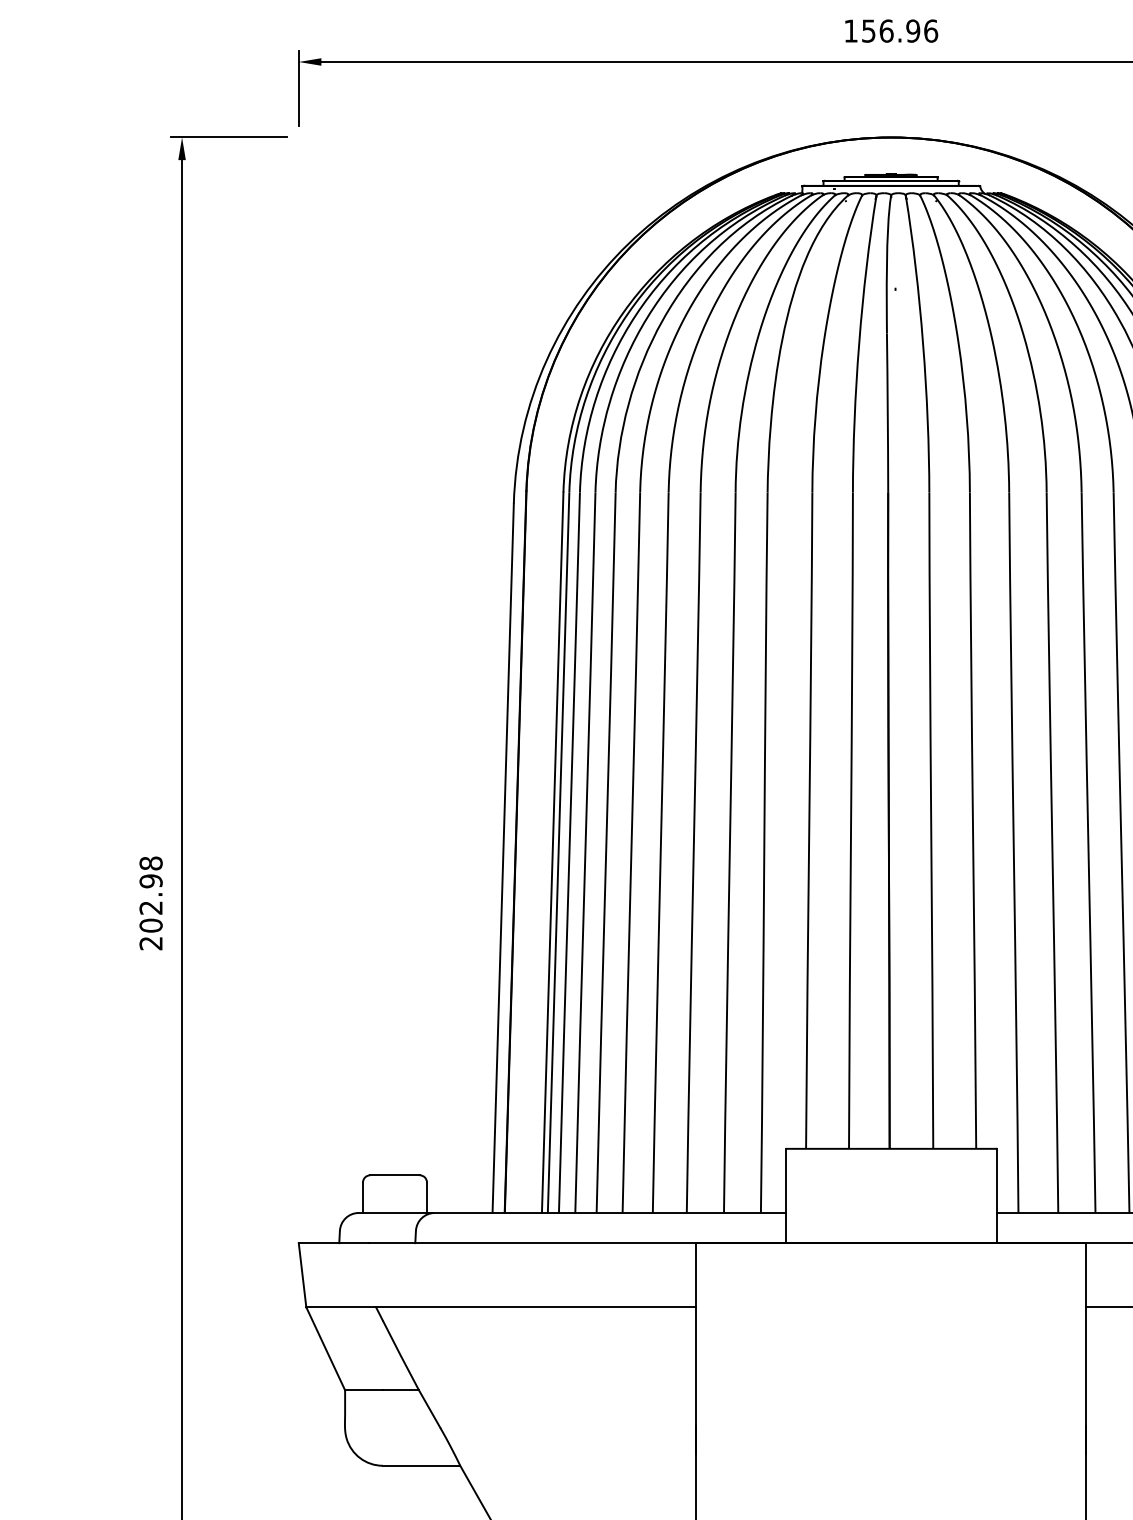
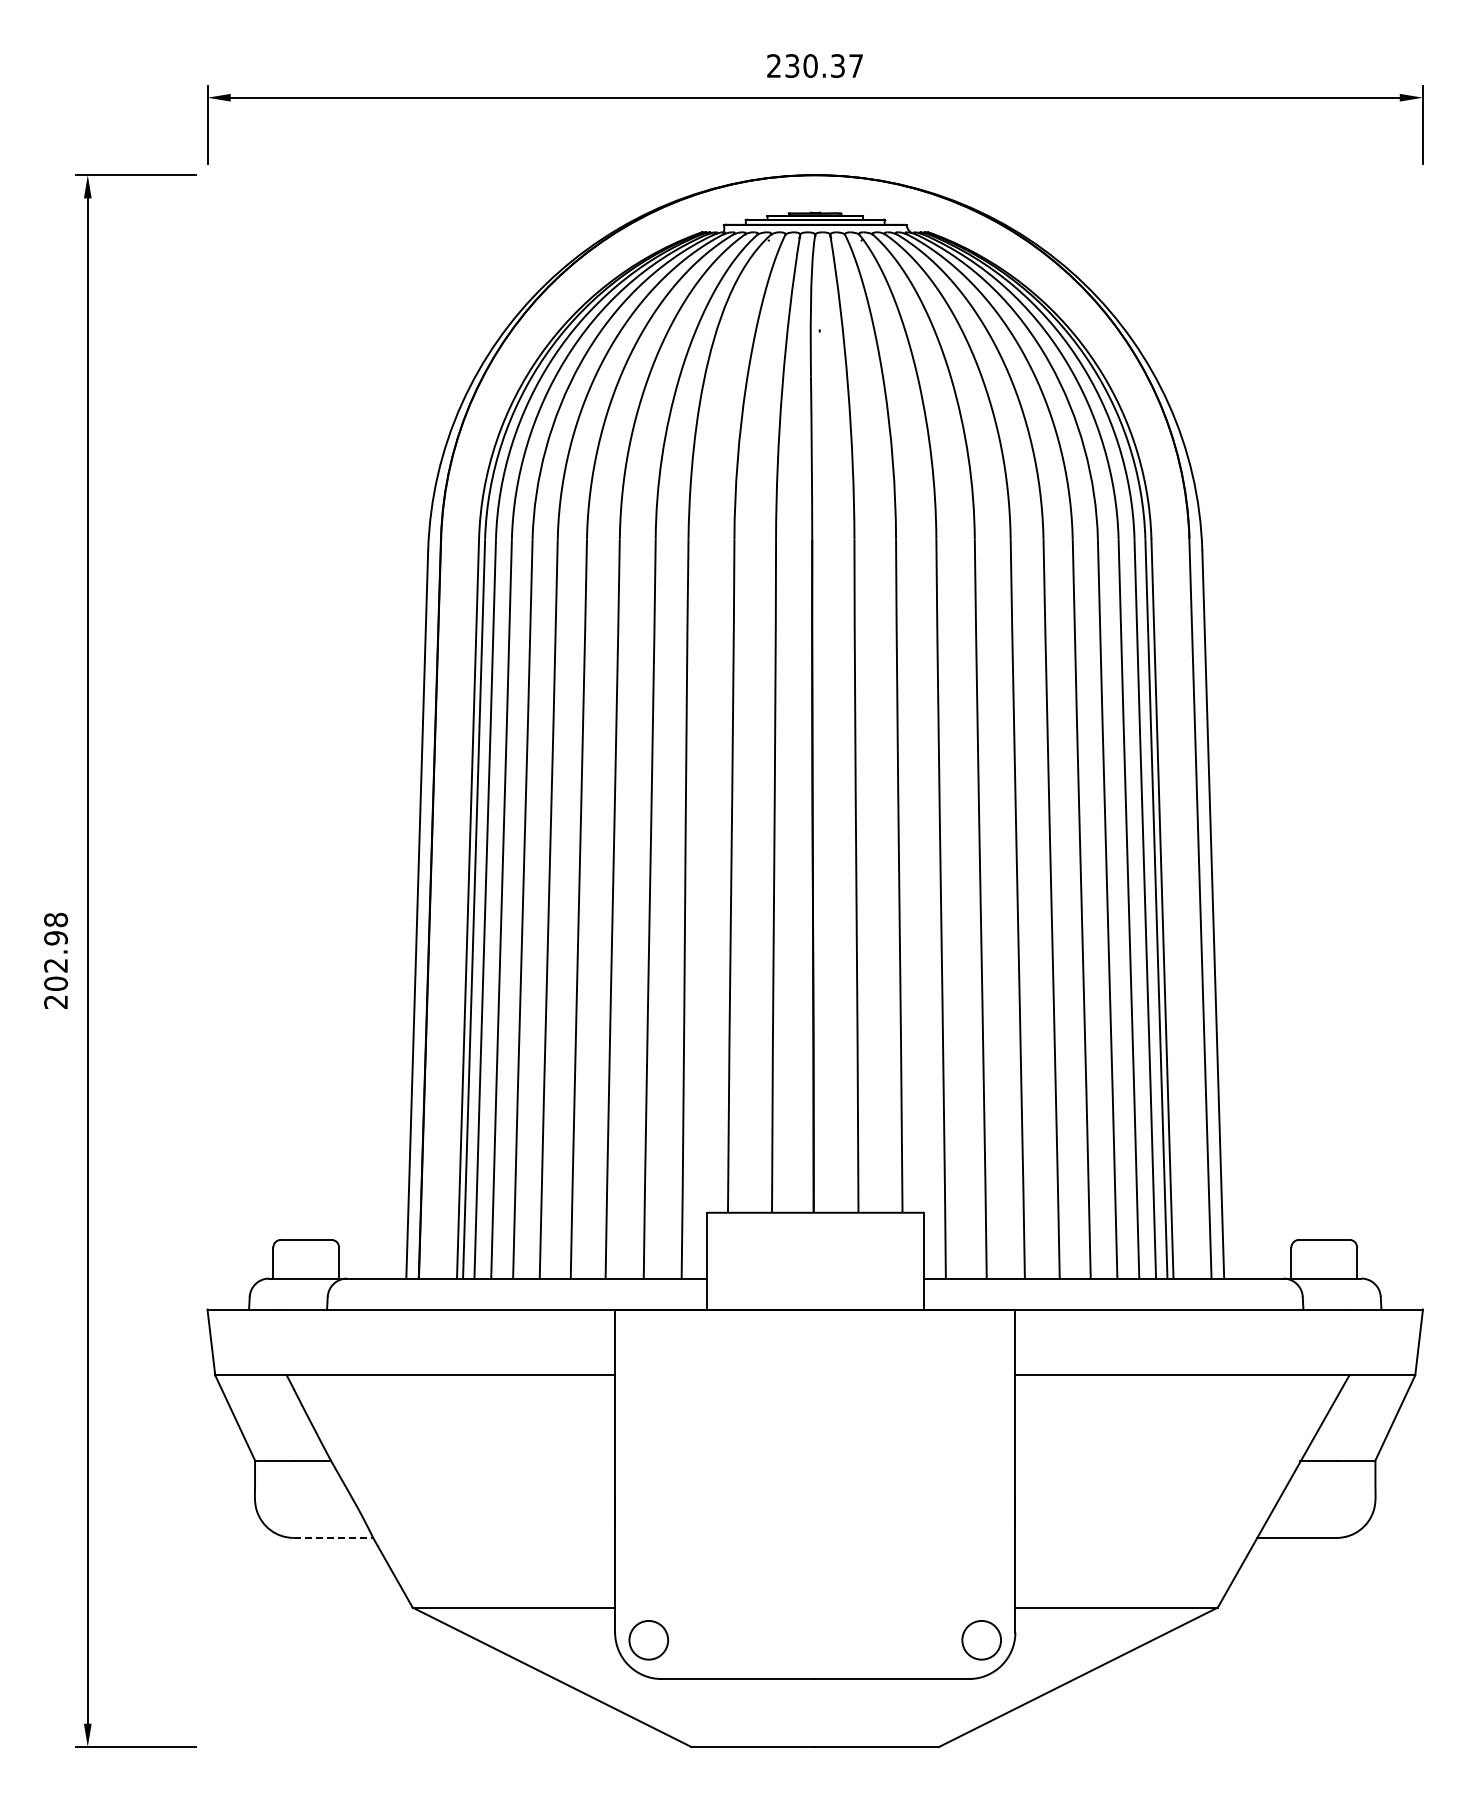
text: (891, 30) -> (815, 65), 156.96 -> 230.37
line: (421, 1465) -> (333, 1537), solid -> dashed

